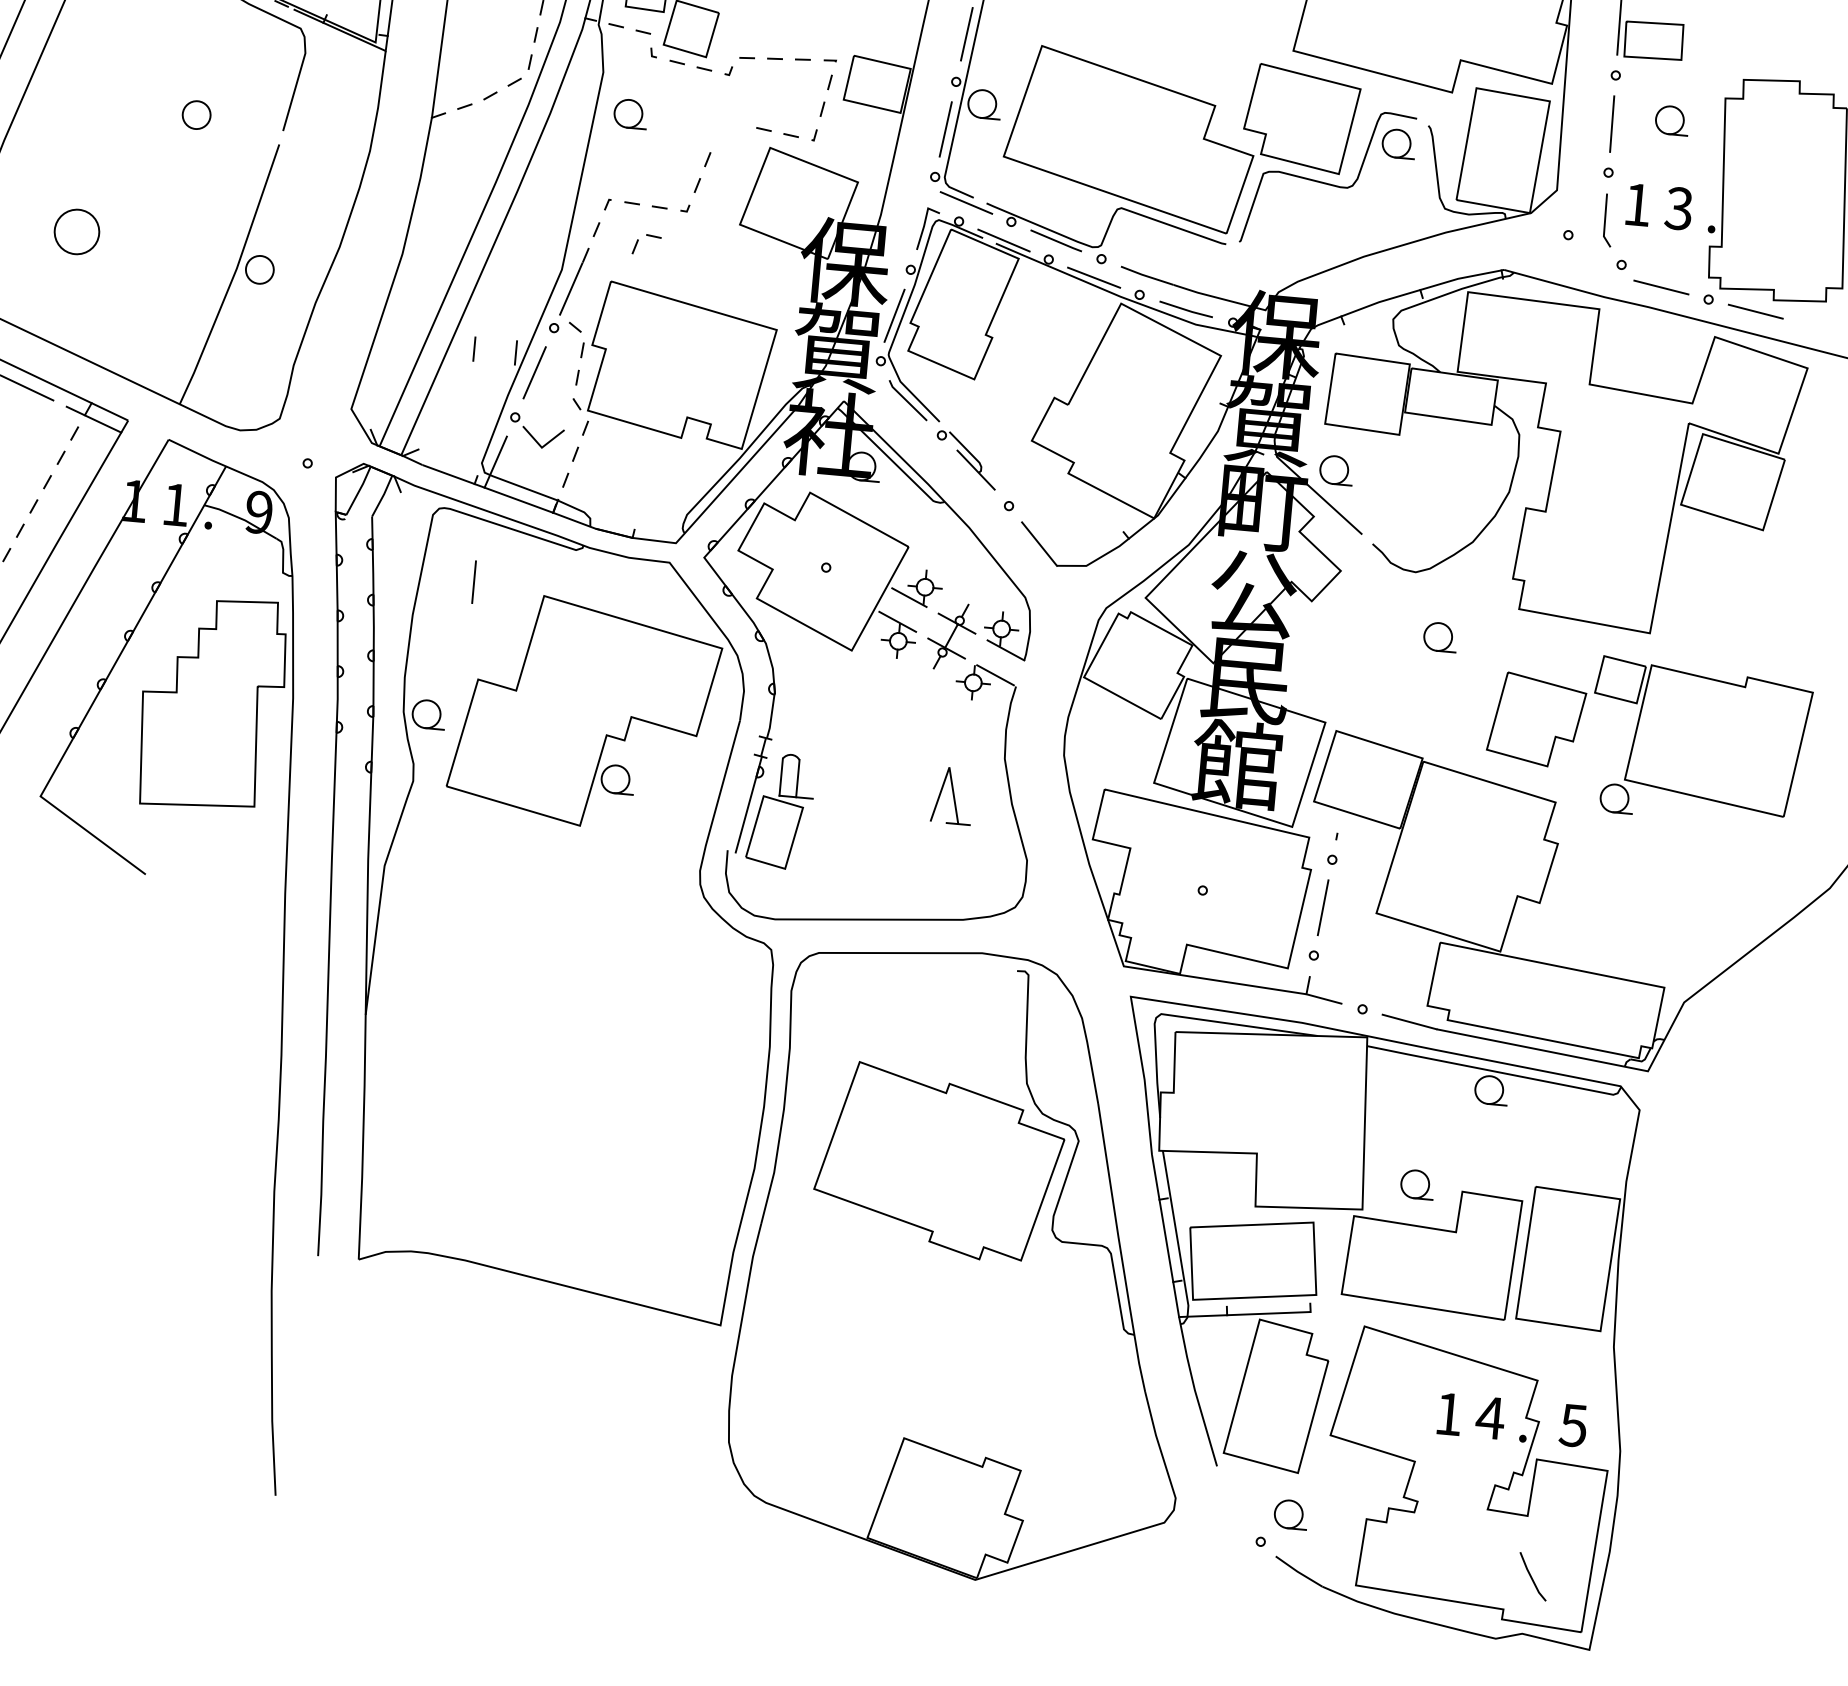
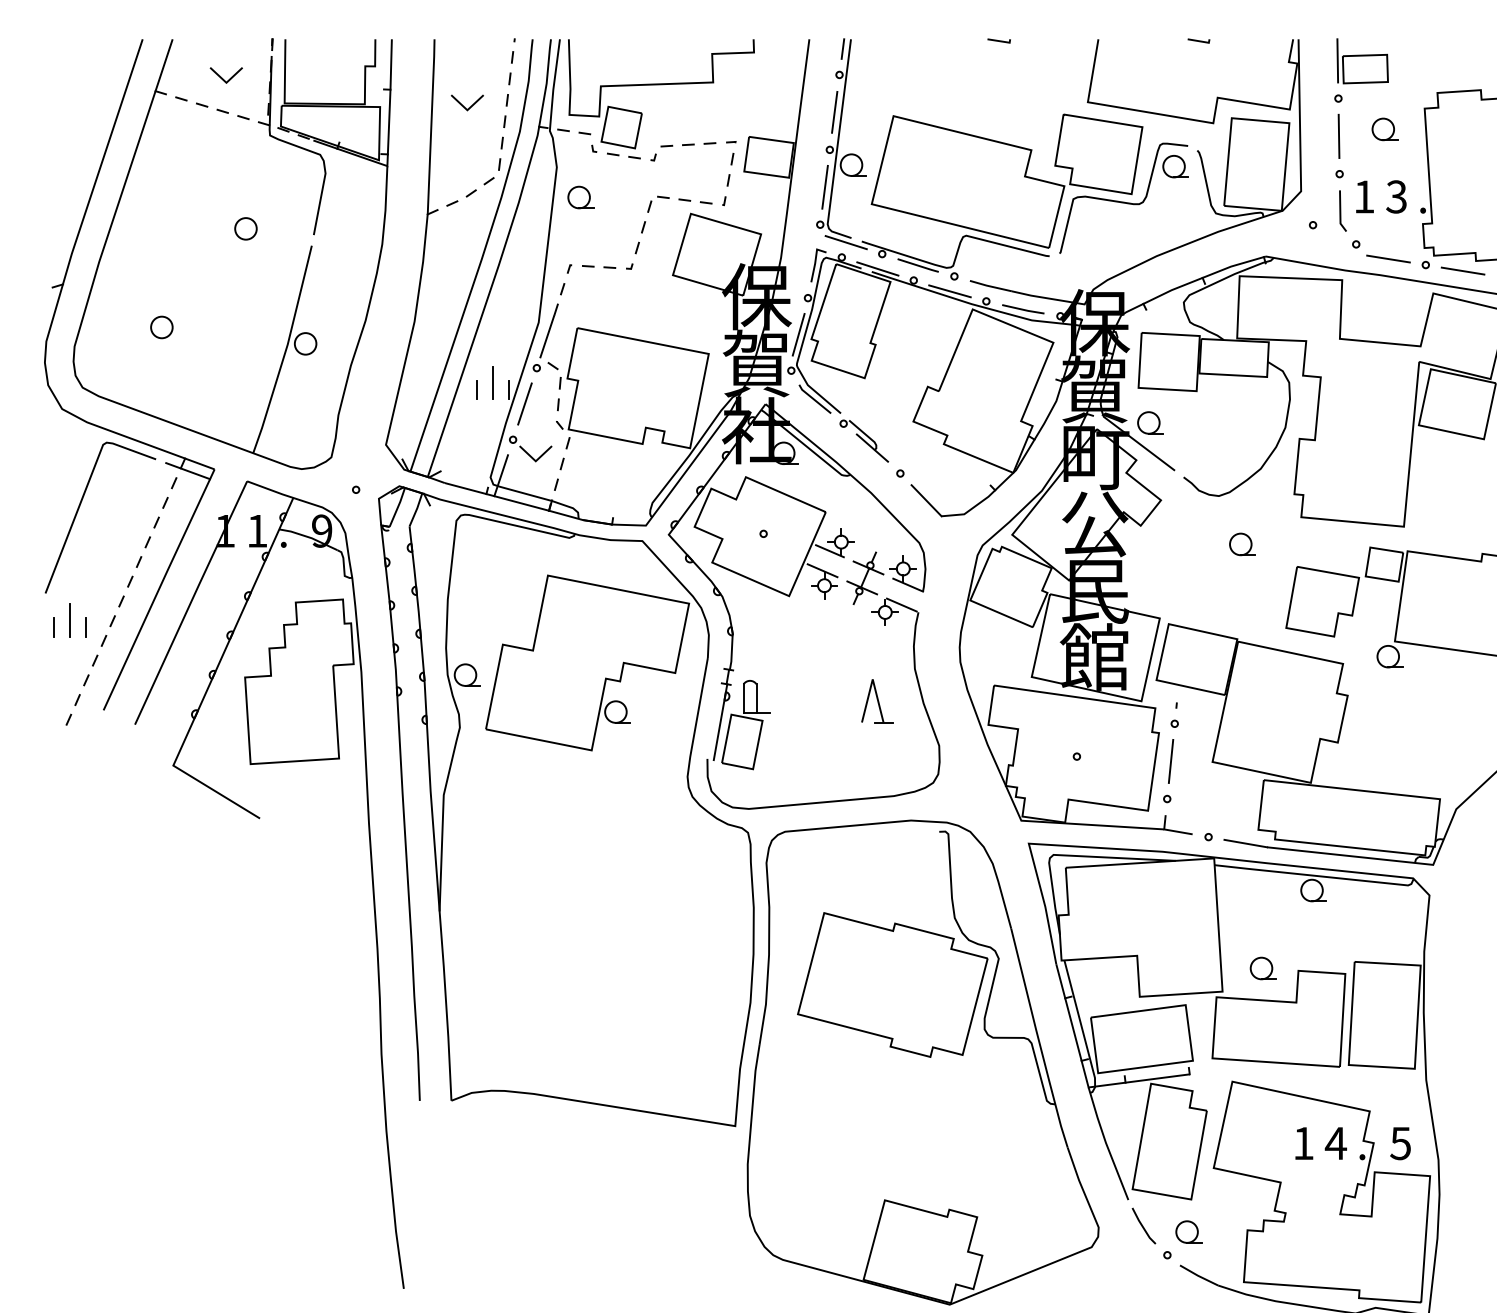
circle: (76, 231) -> (161, 327), size x0.62
part: (646, 243) -> (658, 203), moved
line: (473, 581) -> (492, 382), moved
line: (1532, 1575) -> (1143, 1225), moved

